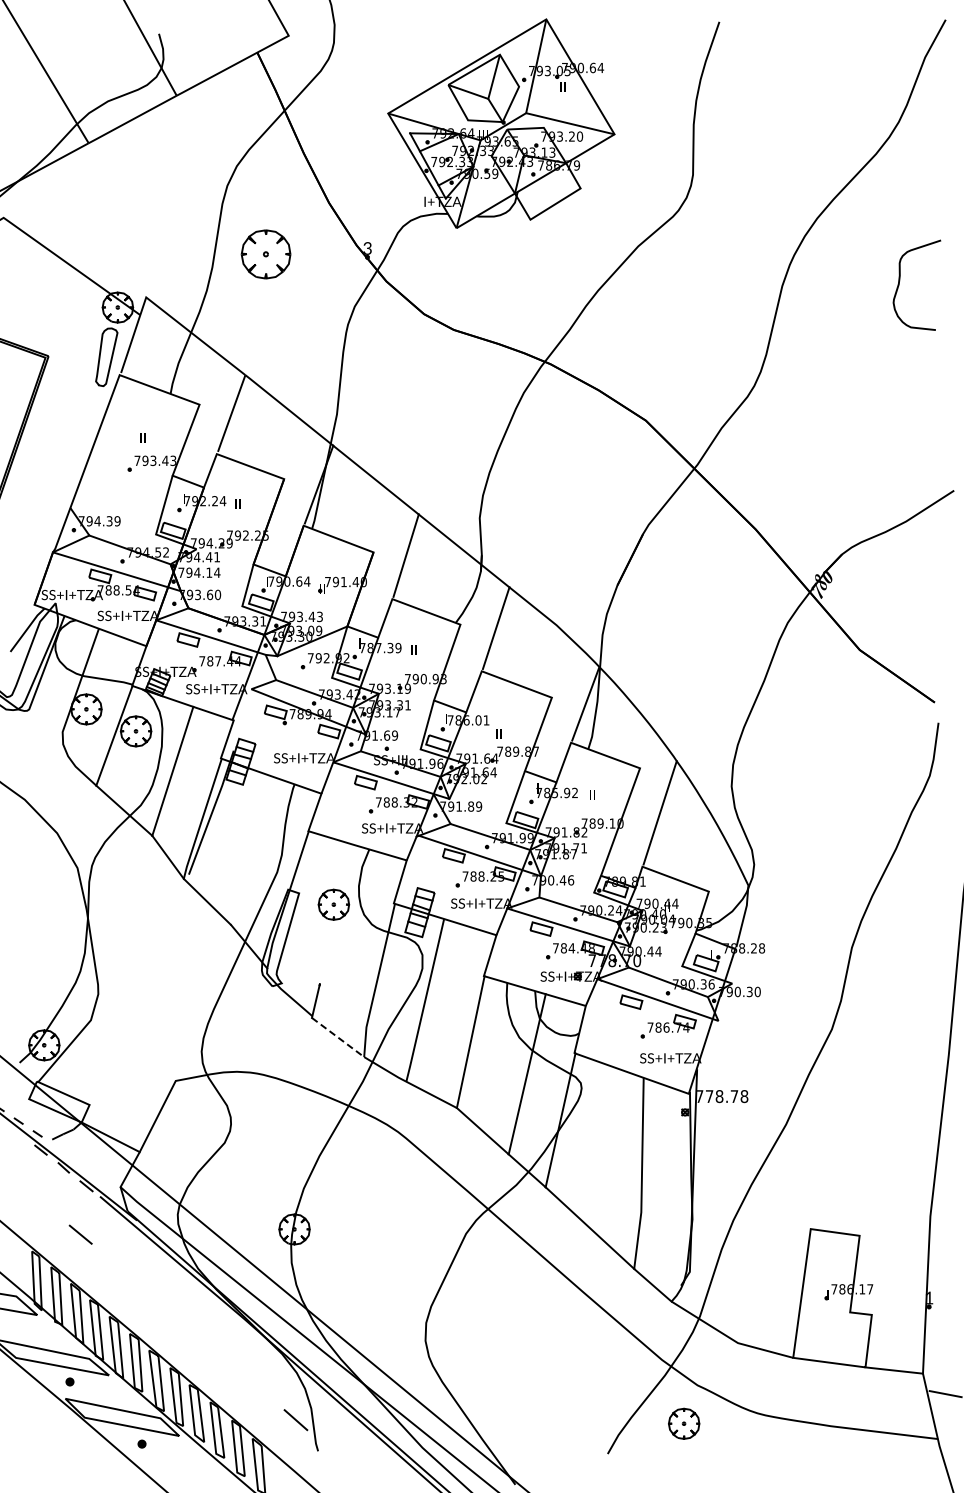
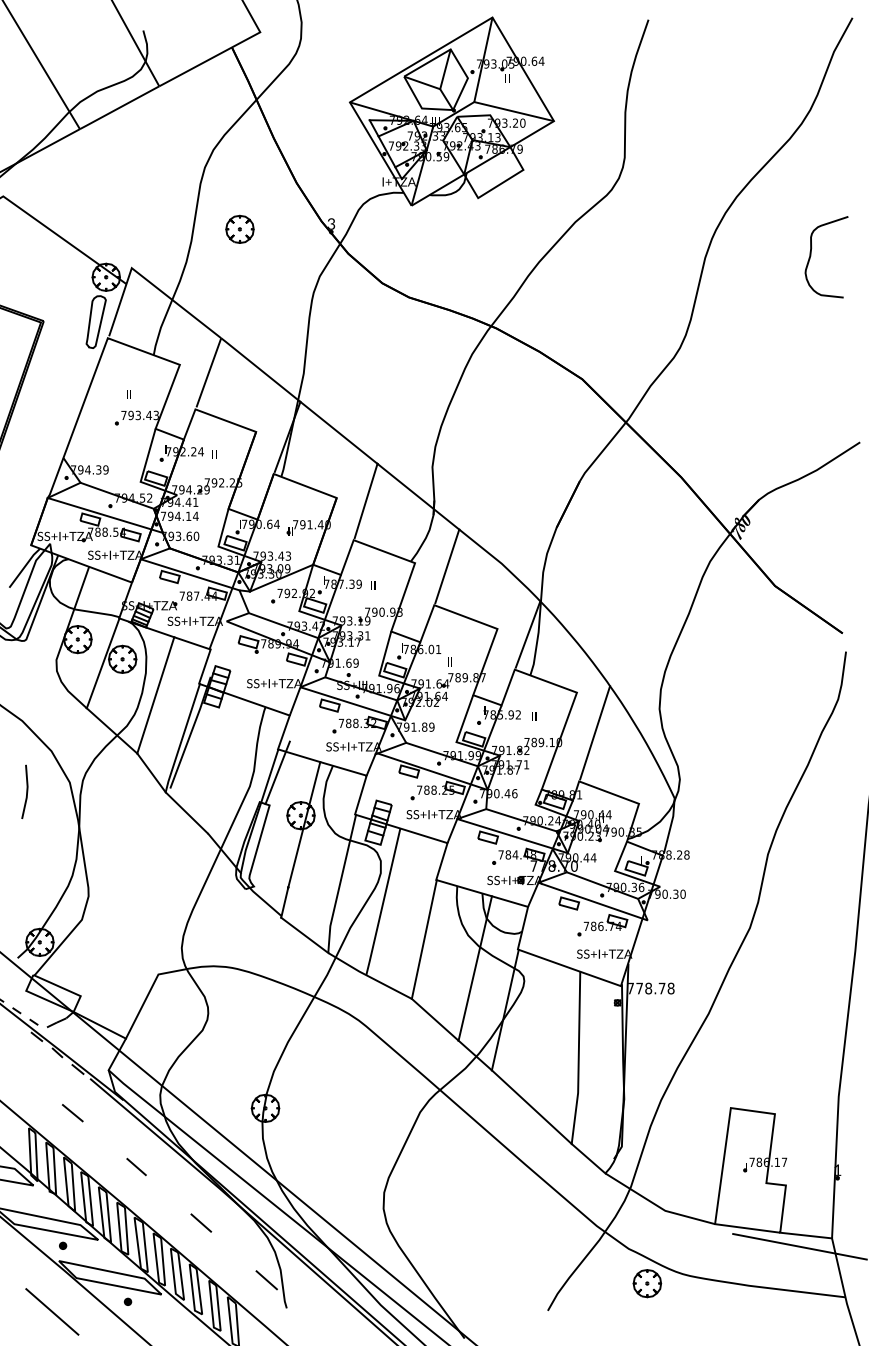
part: (266, 254) -> (240, 229), size x0.62
line: (307, 856) -> (277, 772), added
line: (29, 878) -> (26, 791), added
line: (337, 914) -> (304, 824), added
line: (338, 1037) -> (305, 935), dashed -> solid
line: (151, 1294) -> (136, 1167), added
line: (223, 1356) -> (201, 1222), added
line: (870, 1379) -> (784, 1243), added
part: (684, 1423) -> (647, 1283), moved
line: (57, 1454) -> (51, 1311), added

